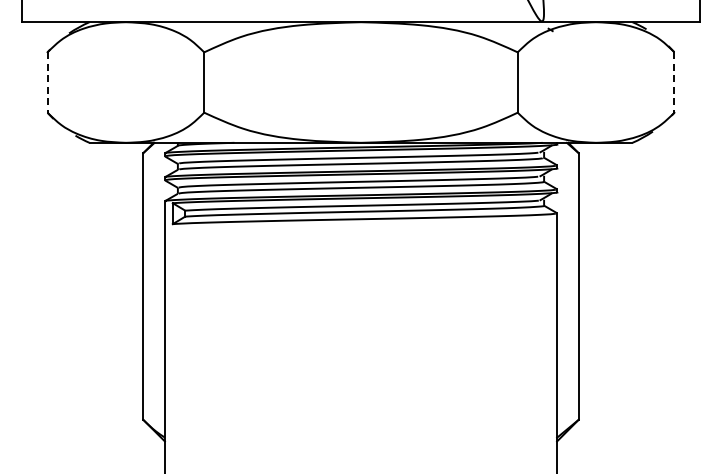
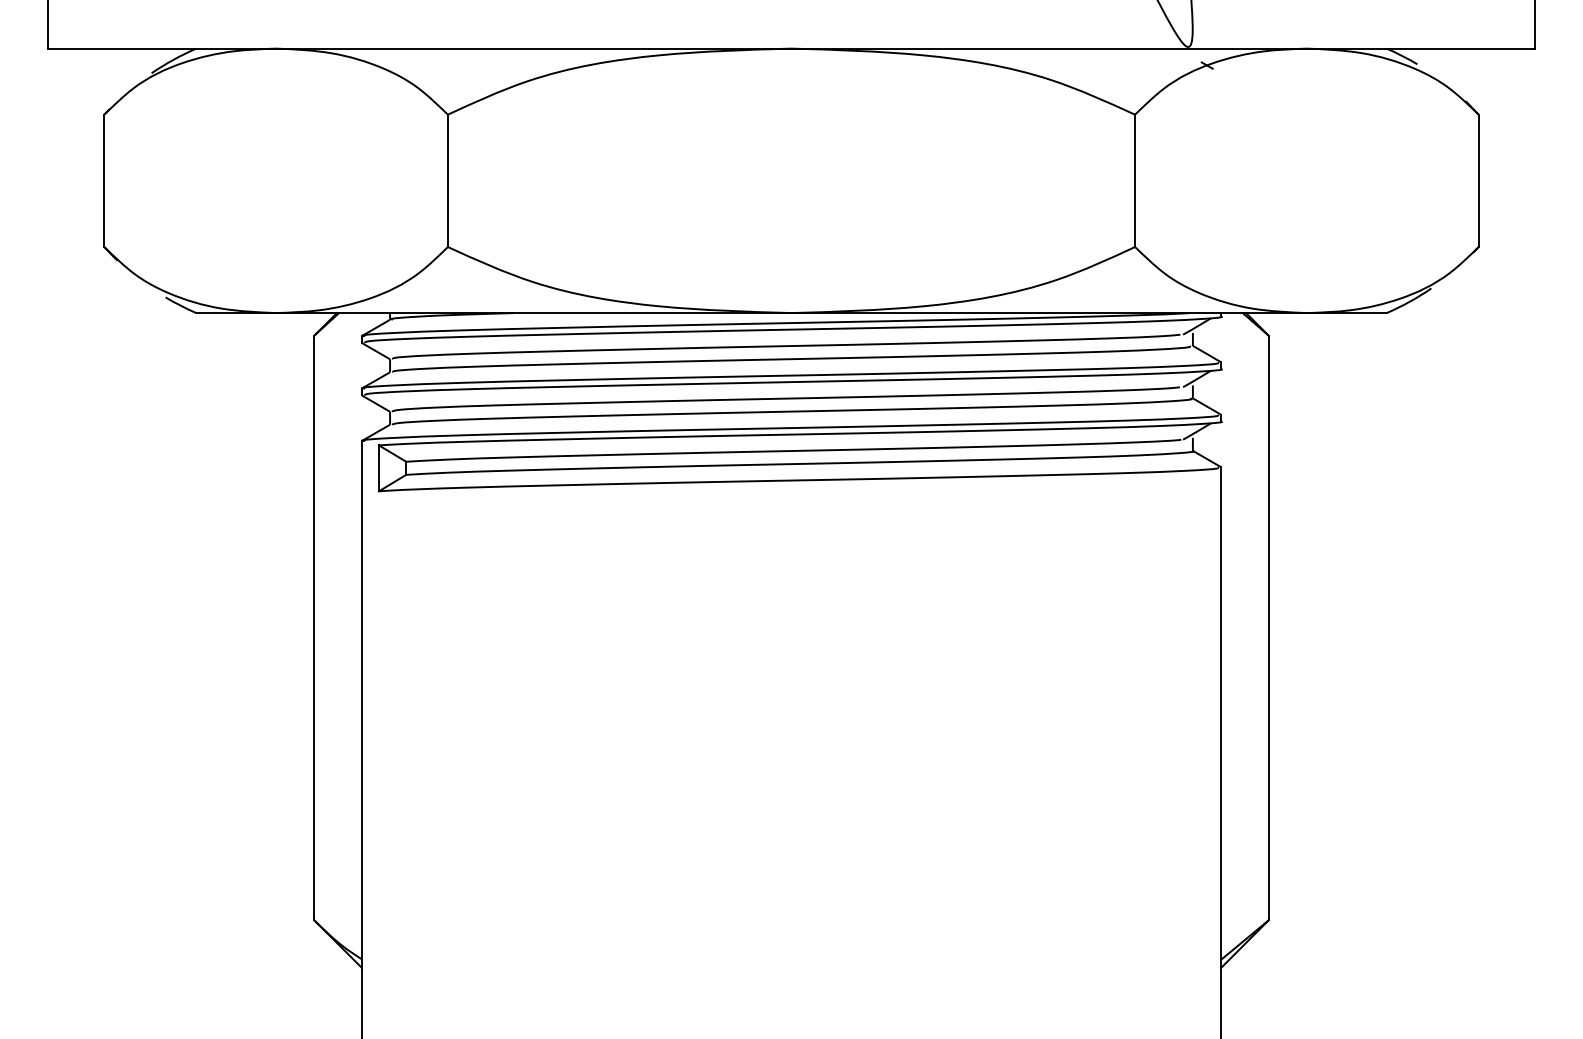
line: (47, 83) -> (104, 182), dashed -> solid
line: (674, 83) -> (1478, 182), dashed -> solid

